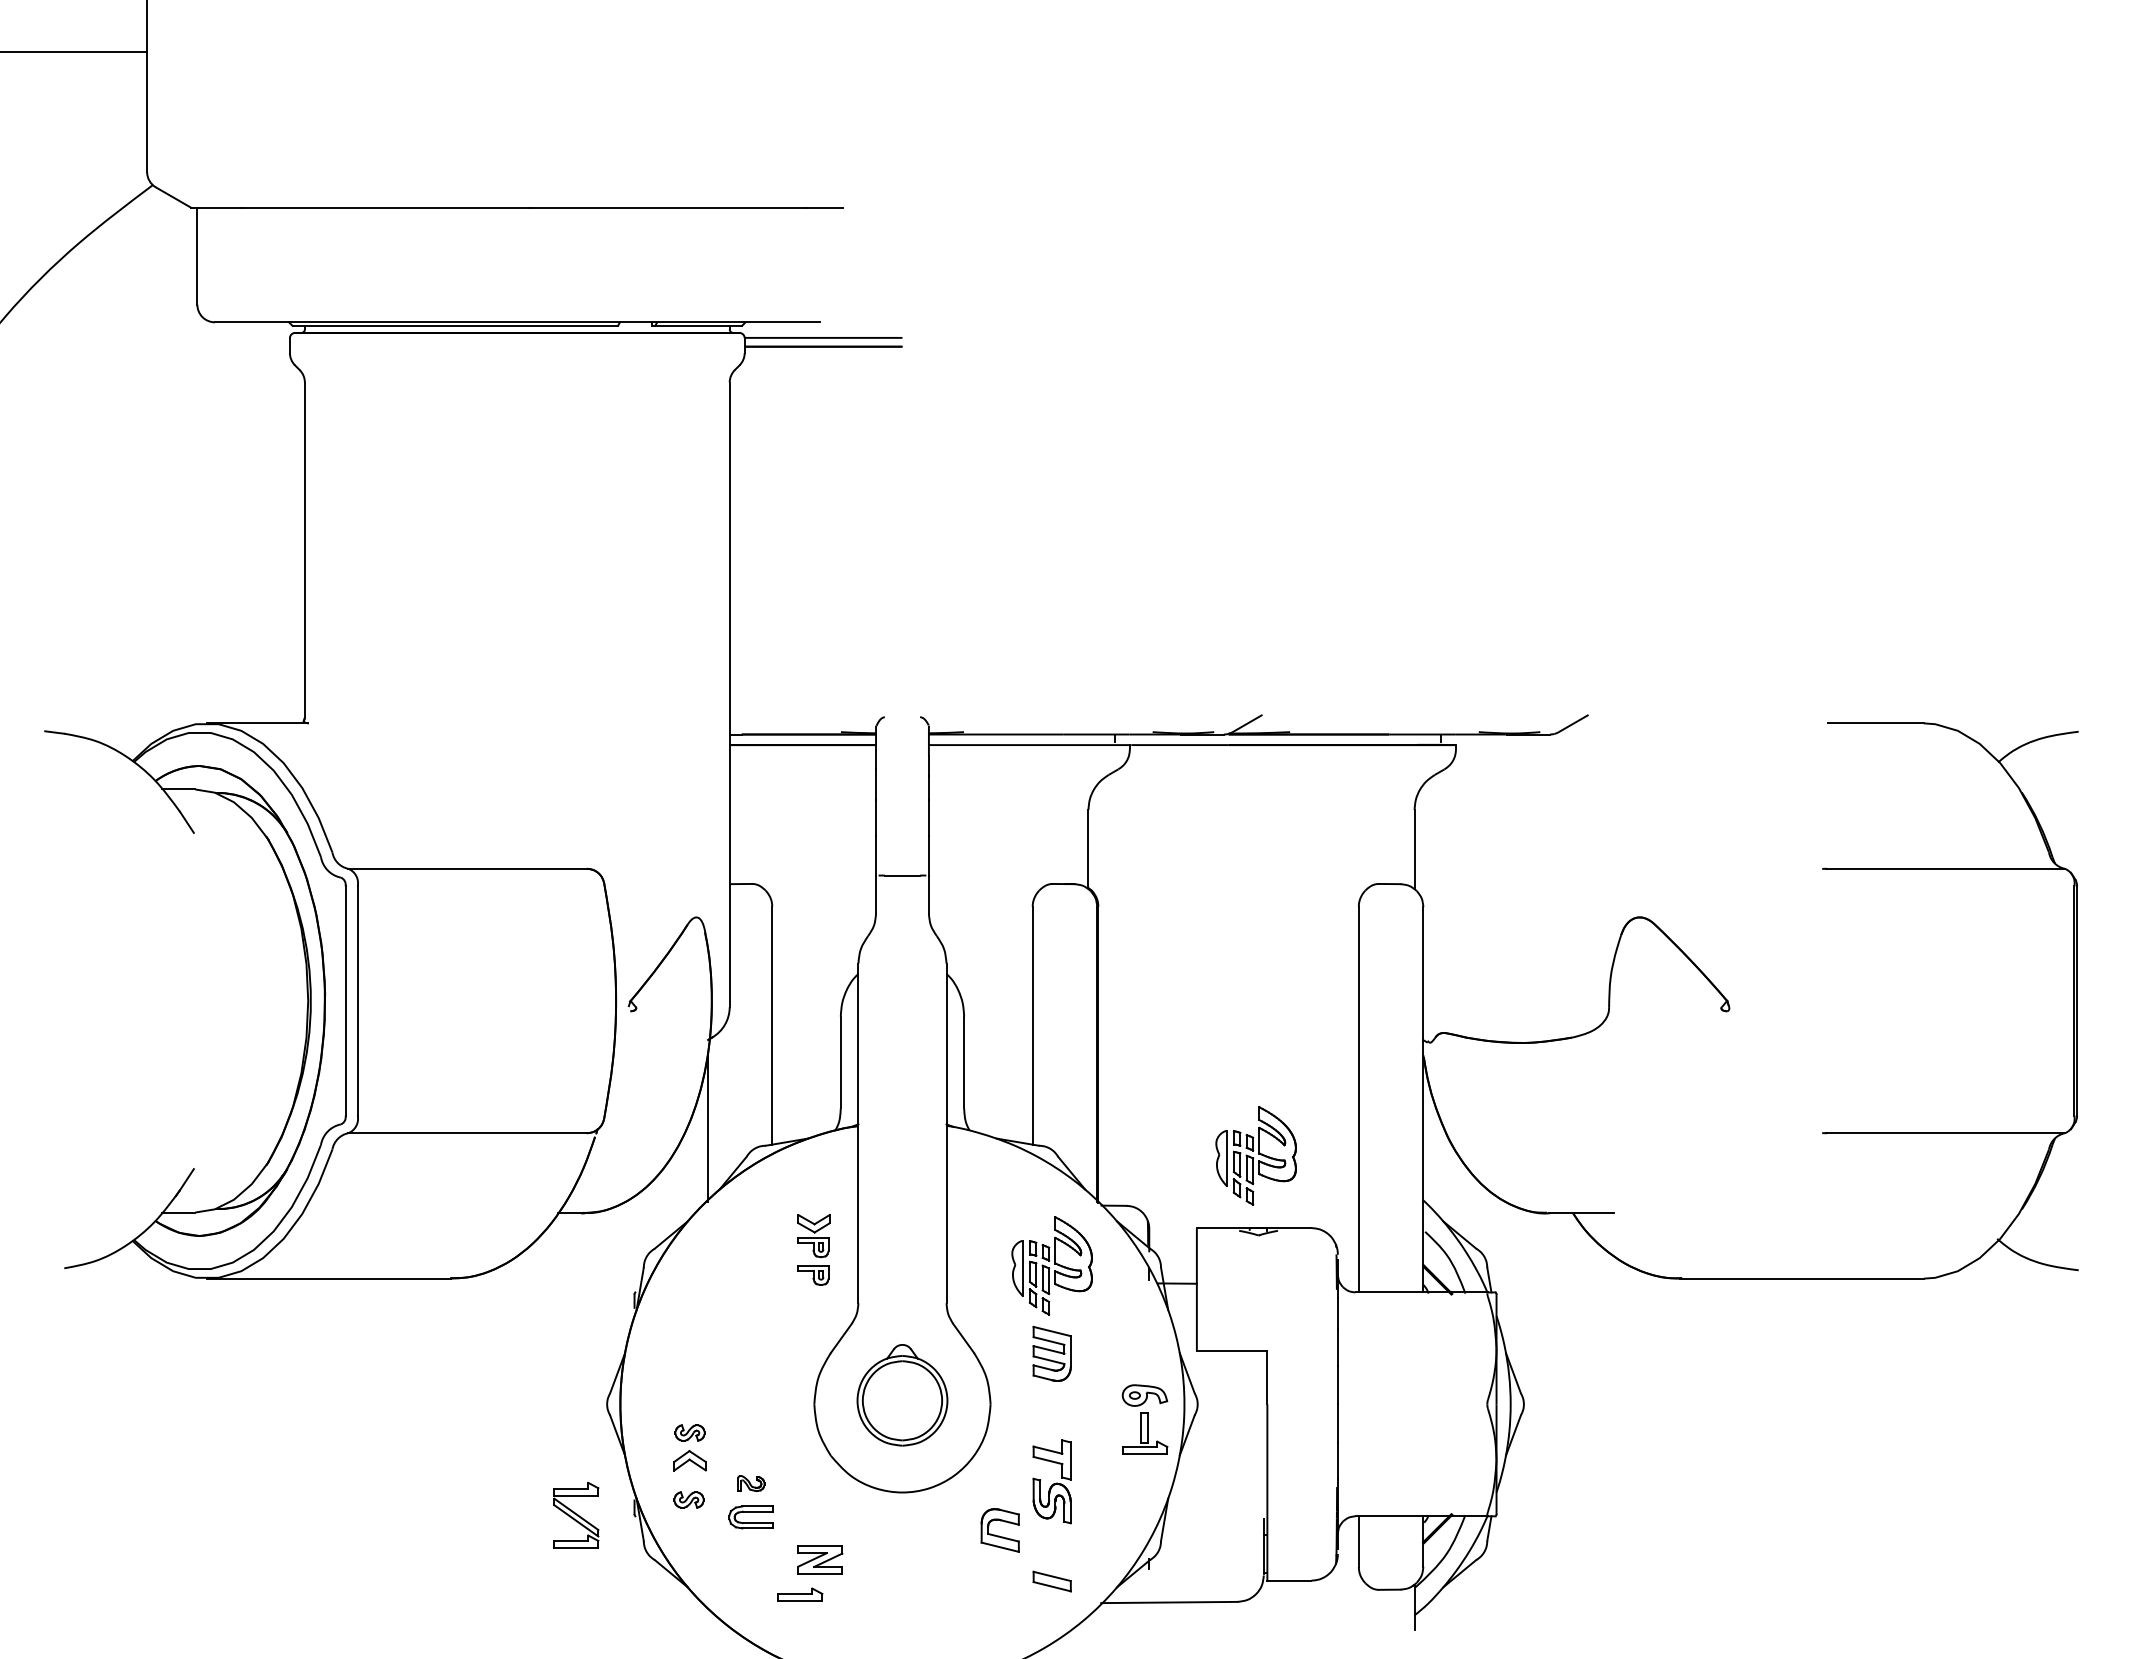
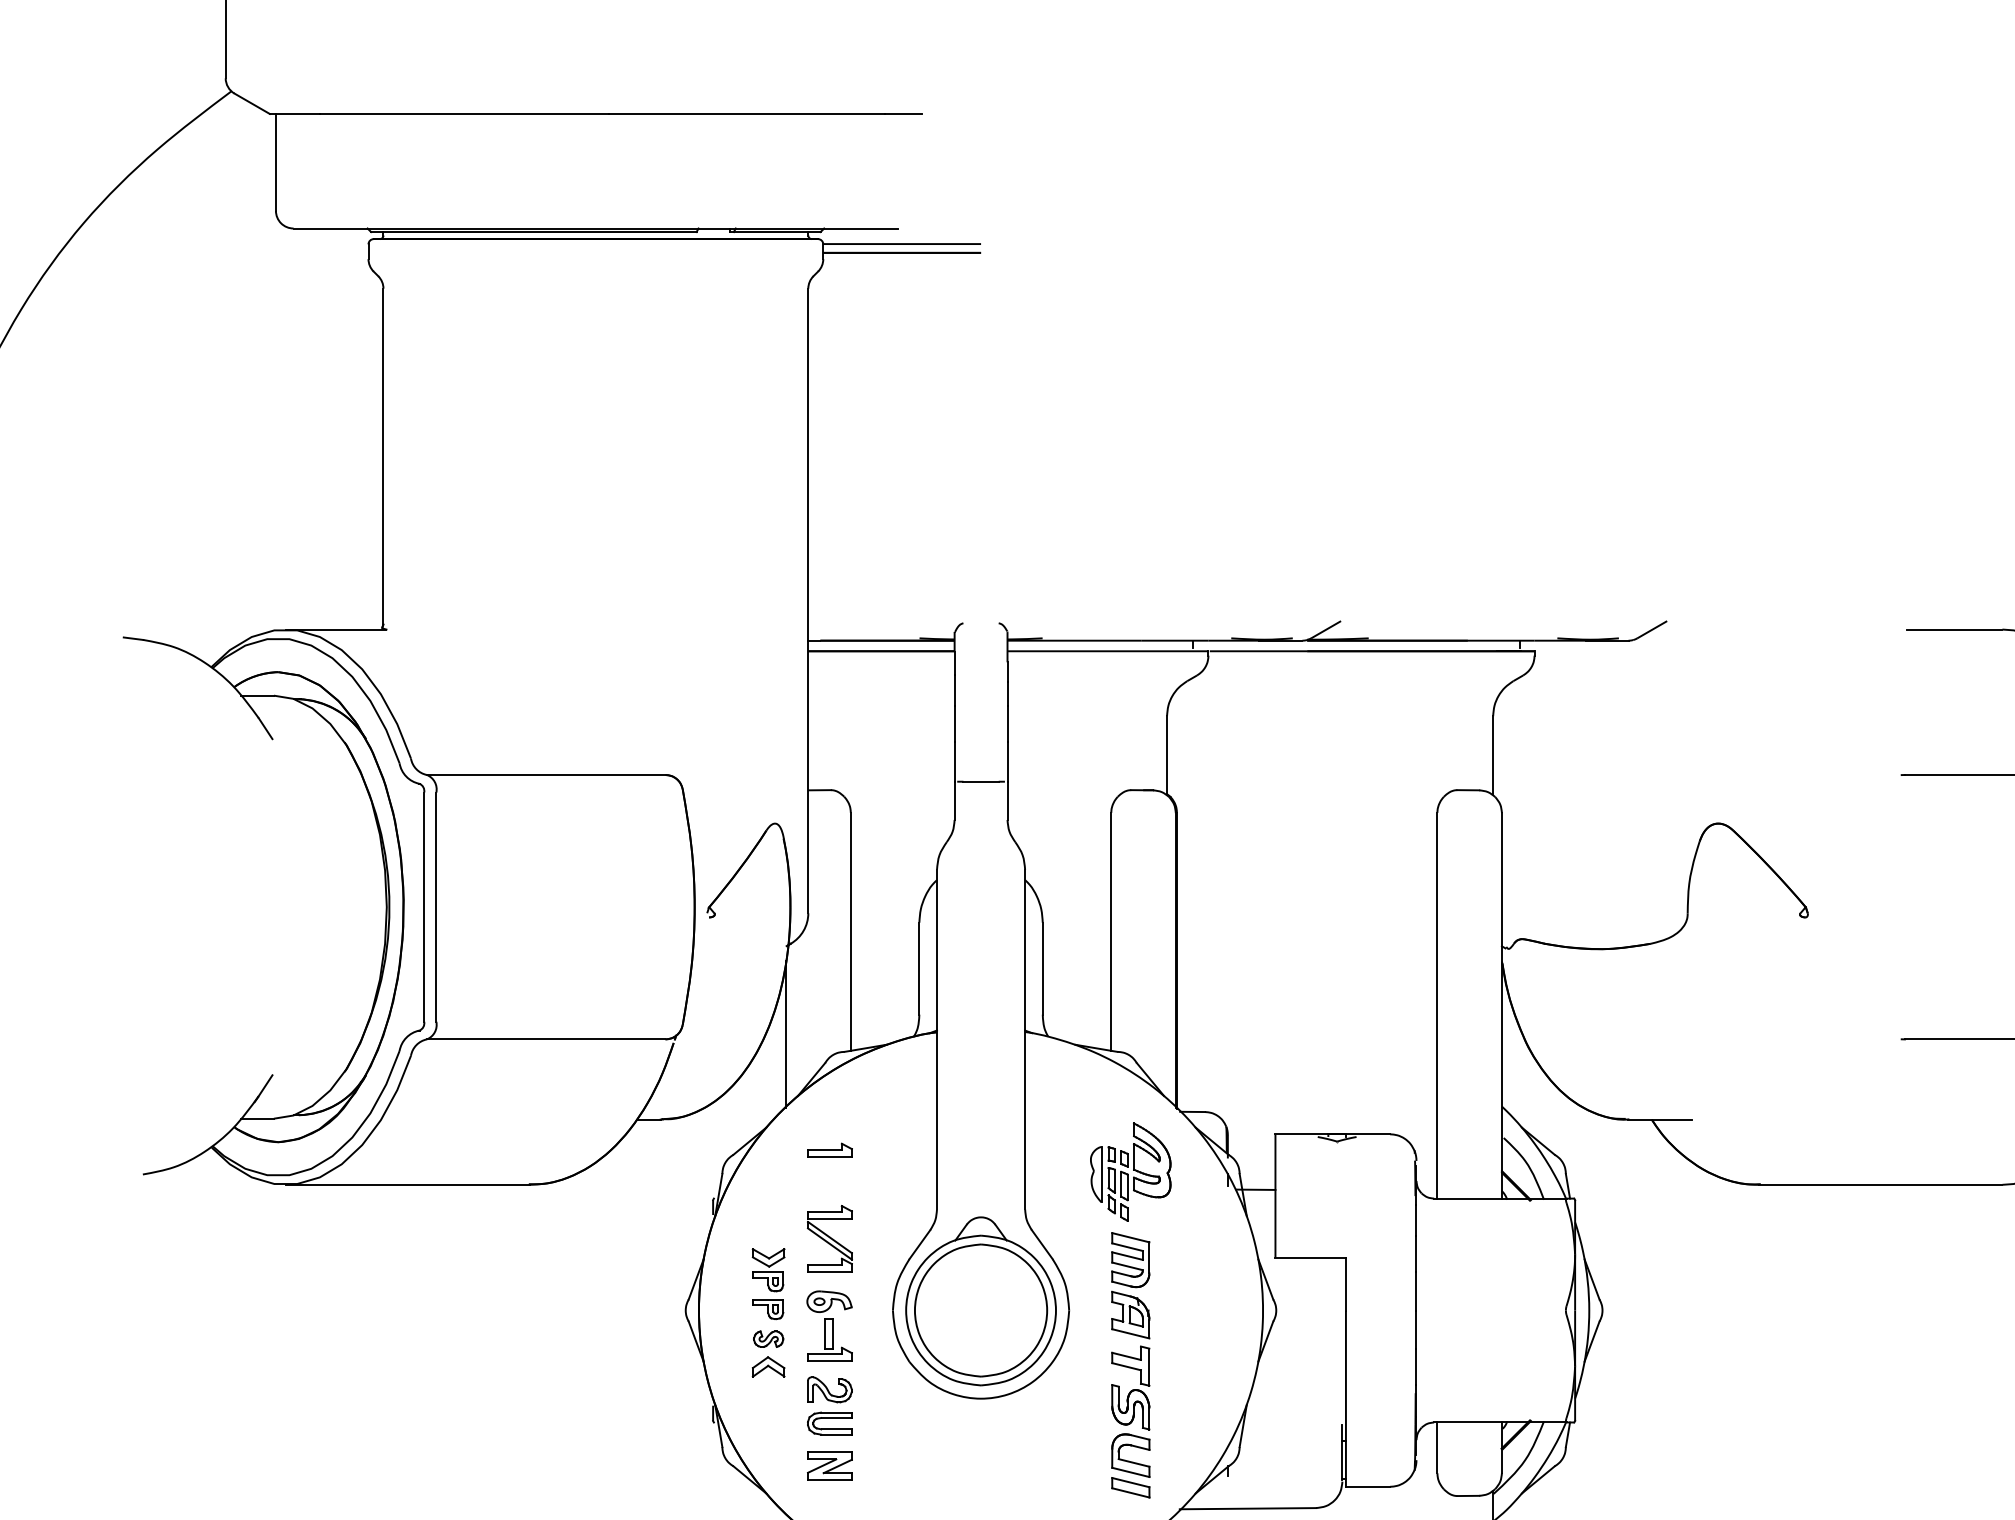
part: (1255, 1155) -> (1334, 1061), removed
part: (813, 1249) -> (768, 1283), moved
part: (902, 1395) -> (981, 1301), size x1.67
part: (1051, 1408) -> (1130, 1314), added
part: (1144, 1419) -> (829, 1325), moved
part: (751, 1483) -> (830, 1389), size x1.67
part: (688, 1499) -> (767, 1405), removed
part: (576, 1514) -> (830, 1237), moved
part: (999, 1530) -> (1130, 1455), moved
part: (820, 1559) -> (830, 1465), moved
part: (800, 1594) -> (830, 1149), moved

